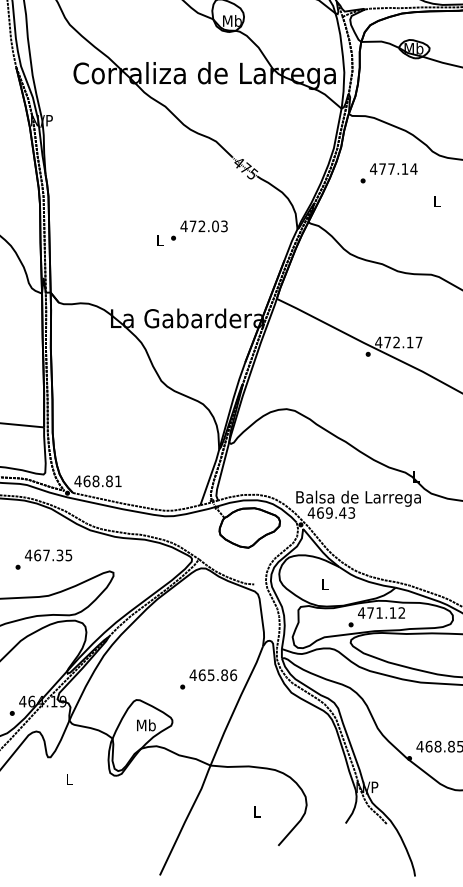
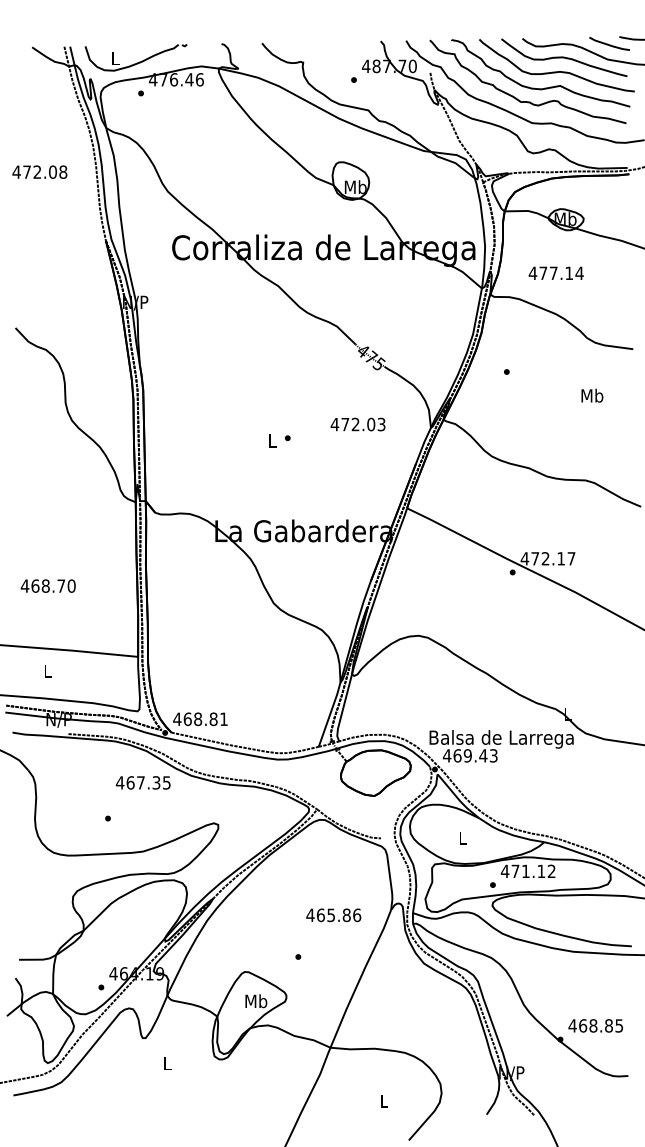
text: (393, 168) -> (555, 272), moved
text: (437, 201) -> (592, 395), L -> Mb
text: (203, 226) -> (357, 424), moved
text: (48, 555) -> (143, 782), moved
text: (213, 675) -> (333, 915), moved

